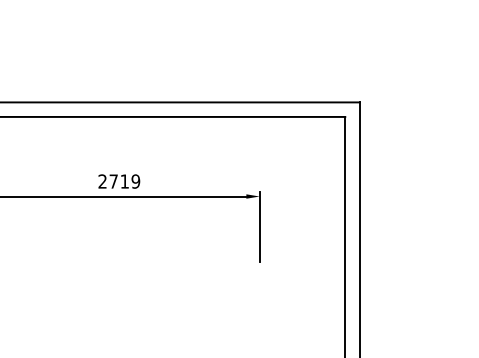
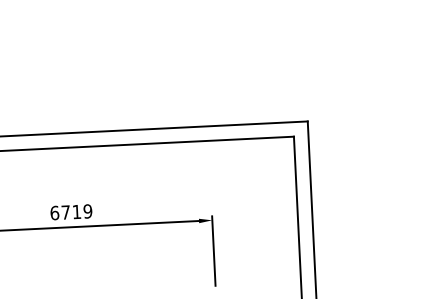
text: (102, 181) -> (54, 213), 2719 -> 6719

